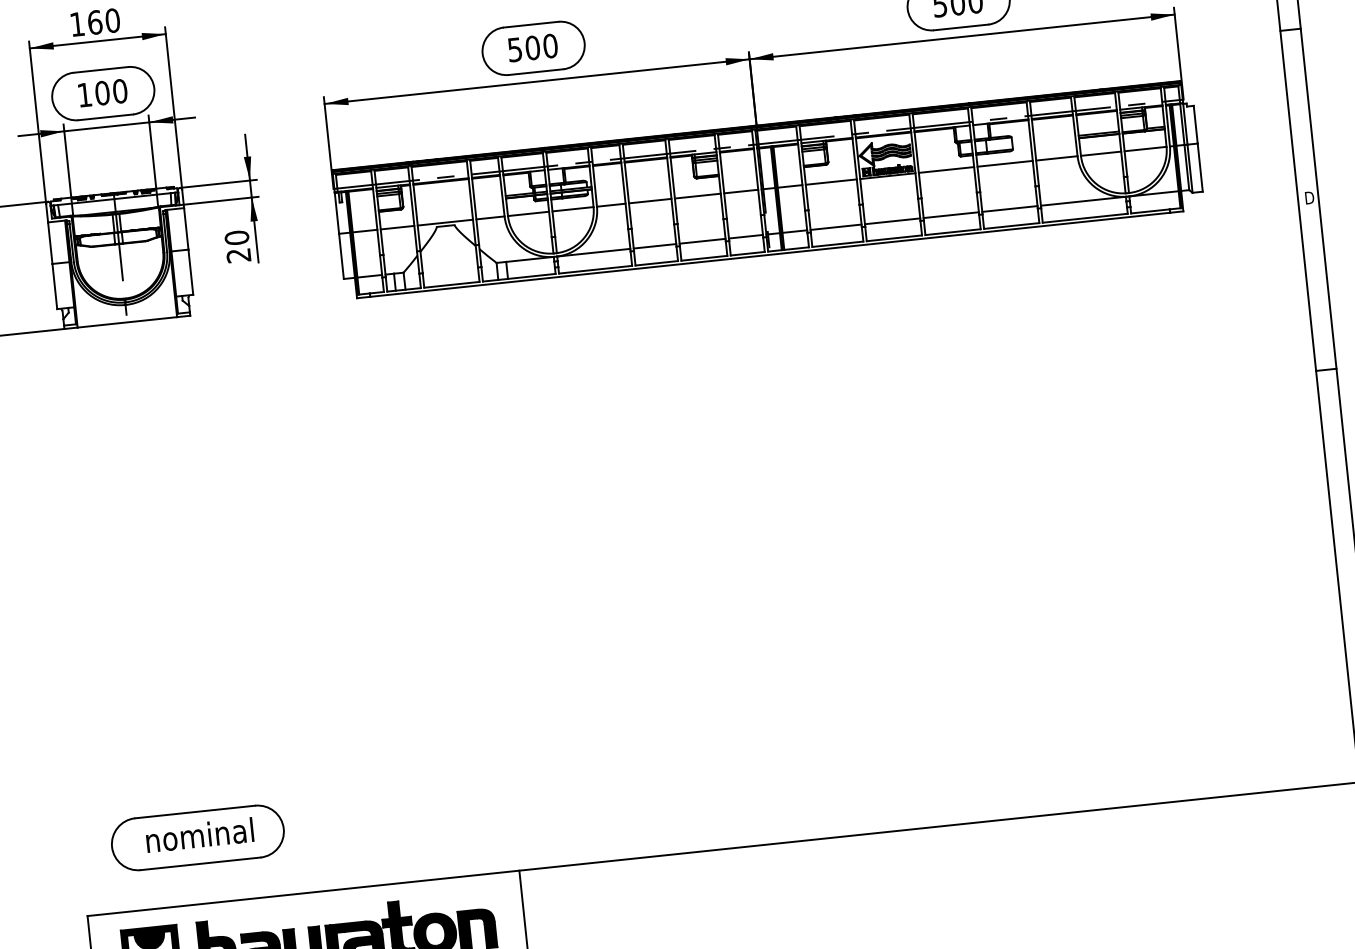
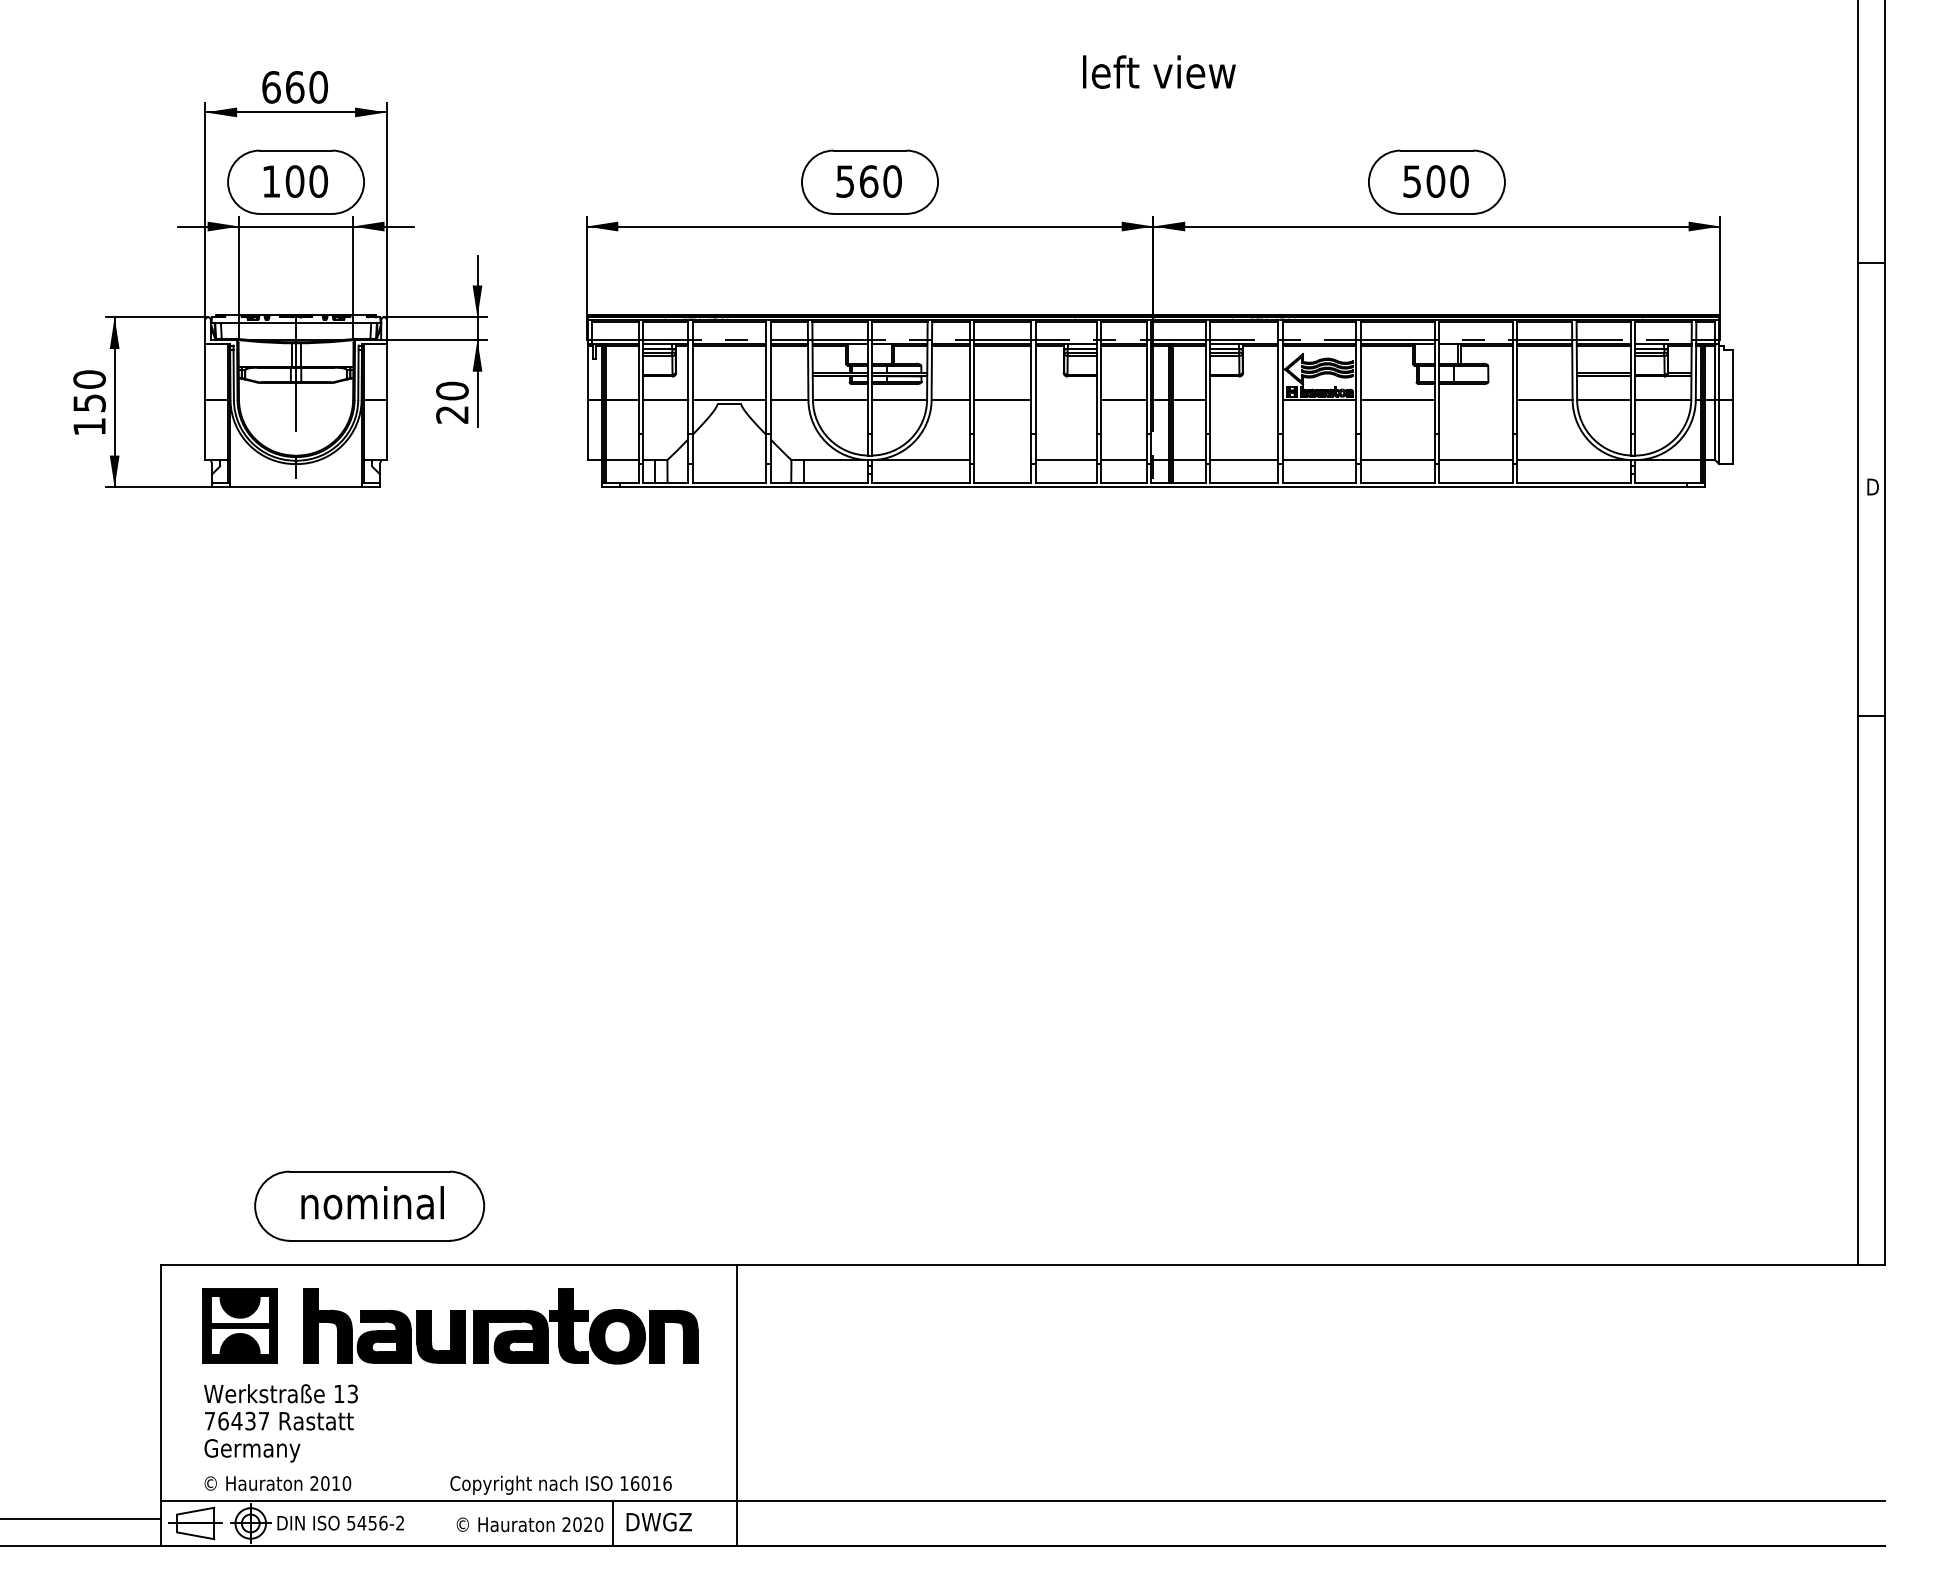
text: (77, 24) -> (271, 87), 160 -> 660
text: (532, 47) -> (868, 181), 500 -> 560
line: (1004, 163) -> (1475, 399), removed
line: (831, 181) -> (1244, 399), removed
line: (697, 195) -> (1065, 399), removed
line: (654, 246) -> (1002, 460), removed
part: (197, 837) -> (369, 1205), moved

